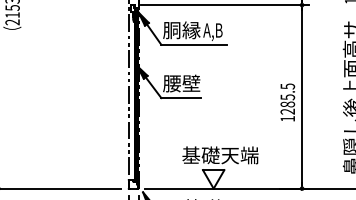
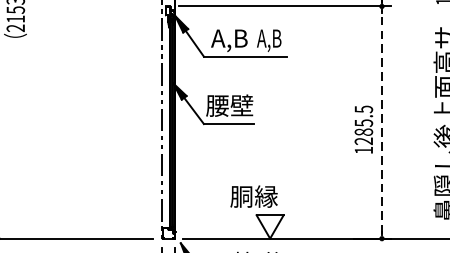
text: (181, 31) -> (229, 39), 胴縁 -> A,B
line: (302, 96) -> (382, 122), solid -> dashed
text: (220, 155) -> (278, 196), 基礎天端 -> 胴縁

